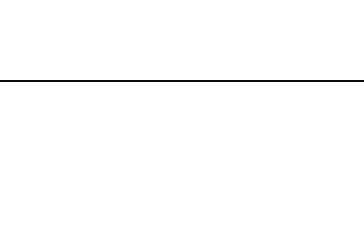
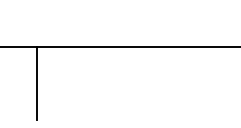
line: (46, 145) -> (36, 83), added

